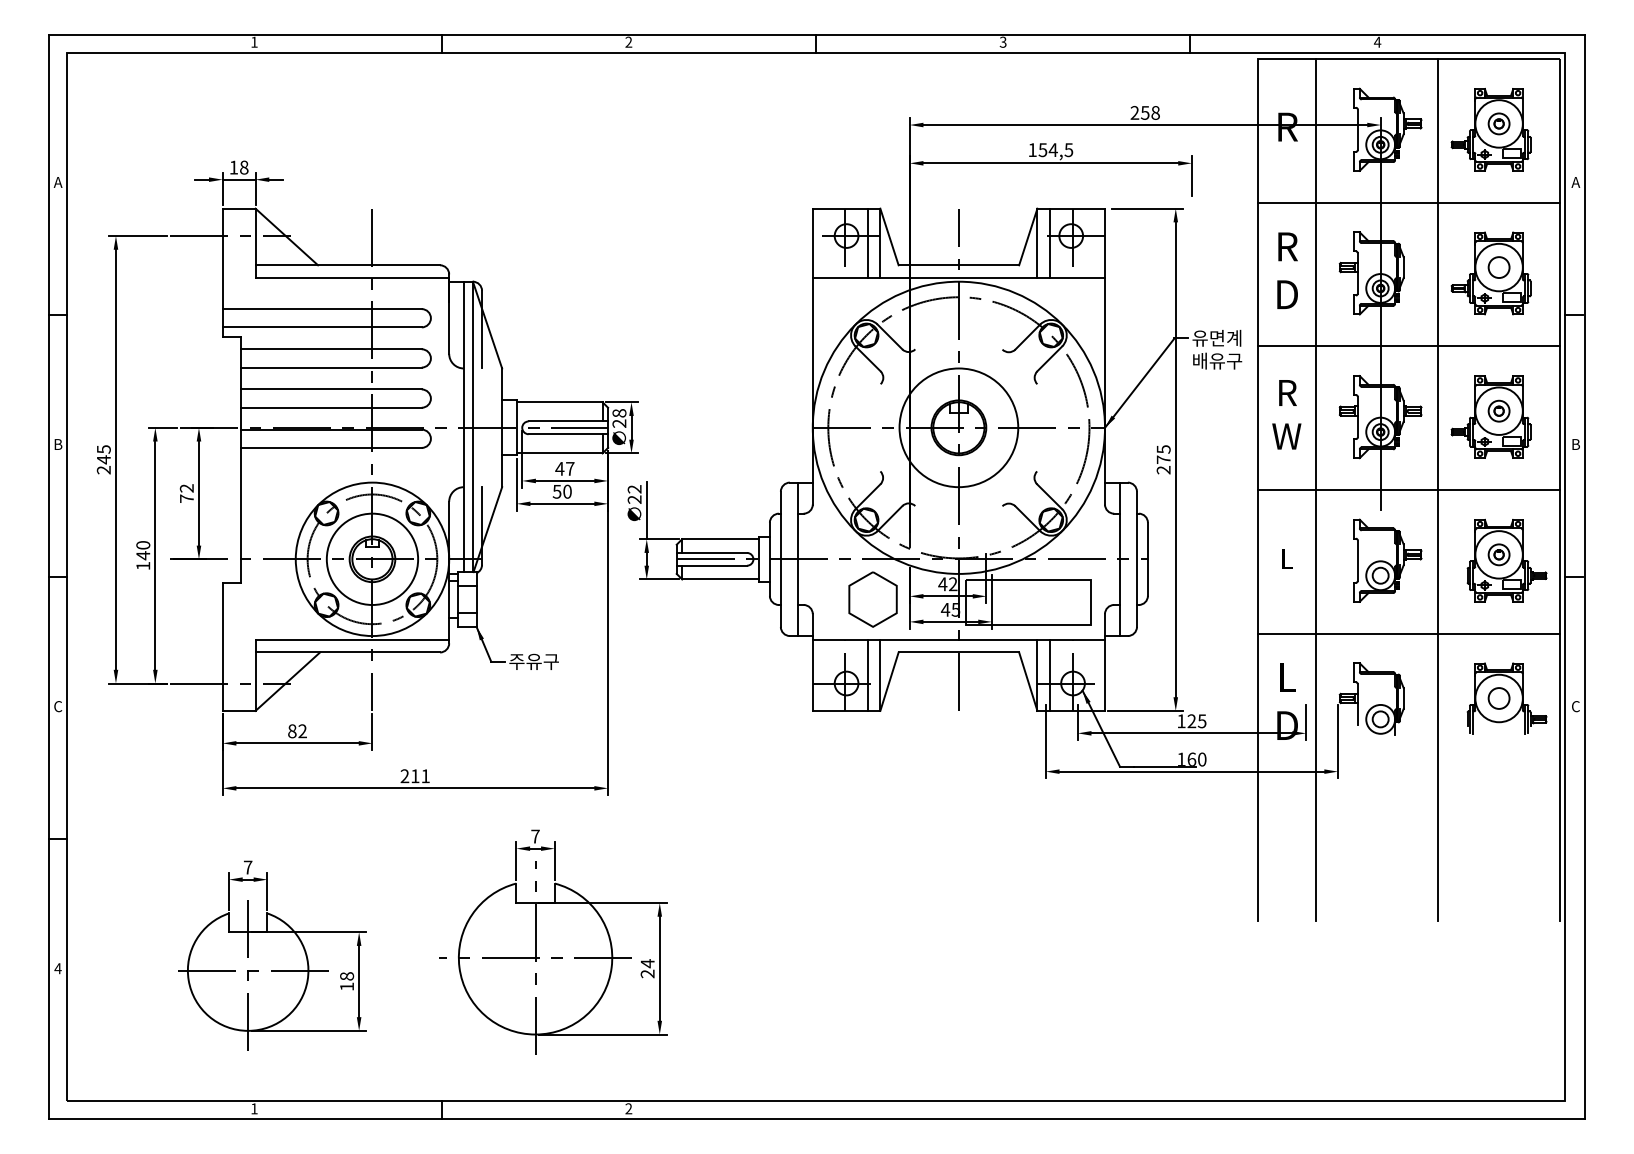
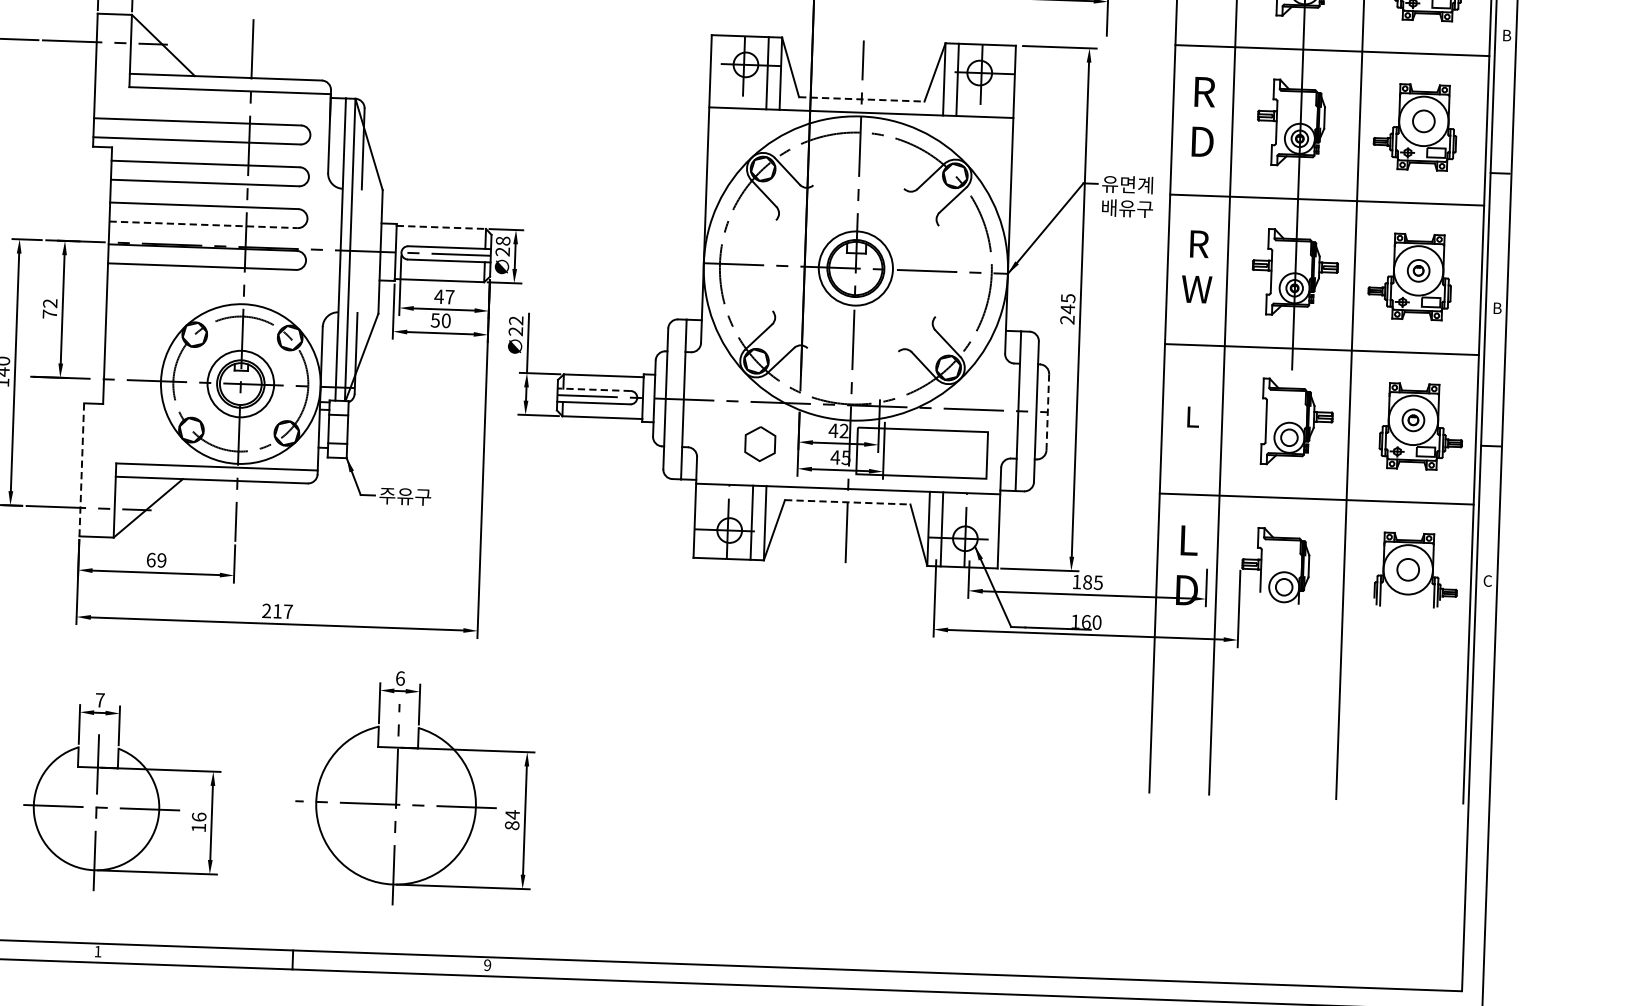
text: (1575, 182) -> (1506, 35), A -> B
line: (959, 265) -> (862, 99), solid -> dashed
line: (559, 402) -> (441, 227), solid -> dashed
line: (331, 407) -> (203, 224), solid -> dashed
circle: (958, 427) -> (855, 268), size x0.6
text: (1163, 459) -> (1067, 308), 275 -> 245
line: (711, 552) -> (593, 389), solid -> dashed
circle: (372, 558) -> (240, 383), size x0.7
line: (1147, 559) -> (1047, 412), solid -> dashed
part: (872, 599) -> (759, 444), size x0.6
line: (222, 647) -> (81, 470), solid -> dashed
line: (959, 652) -> (848, 502), solid -> dashed
text: (1191, 721) -> (1087, 582), 125 -> 185
text: (297, 731) -> (156, 560), 82 -> 69
text: (425, 776) -> (288, 611), 211 -> 217
text: (535, 836) -> (400, 678), 7 -> 6
text: (647, 973) -> (511, 825), 24 -> 84
text: (346, 976) -> (198, 817), 18 -> 16
text: (628, 1109) -> (487, 965), 2 -> 9

